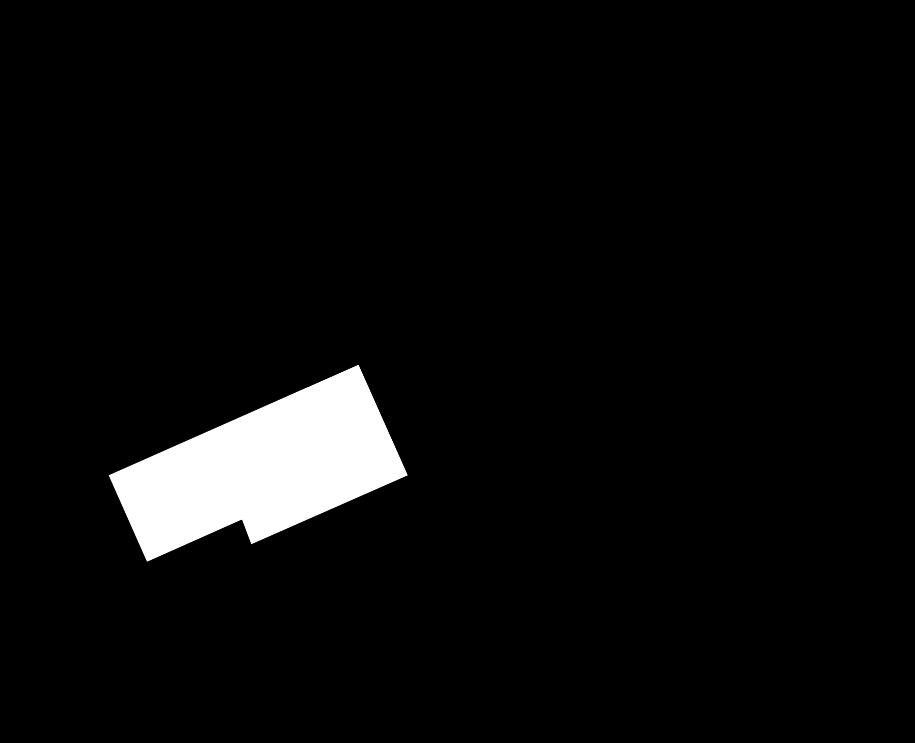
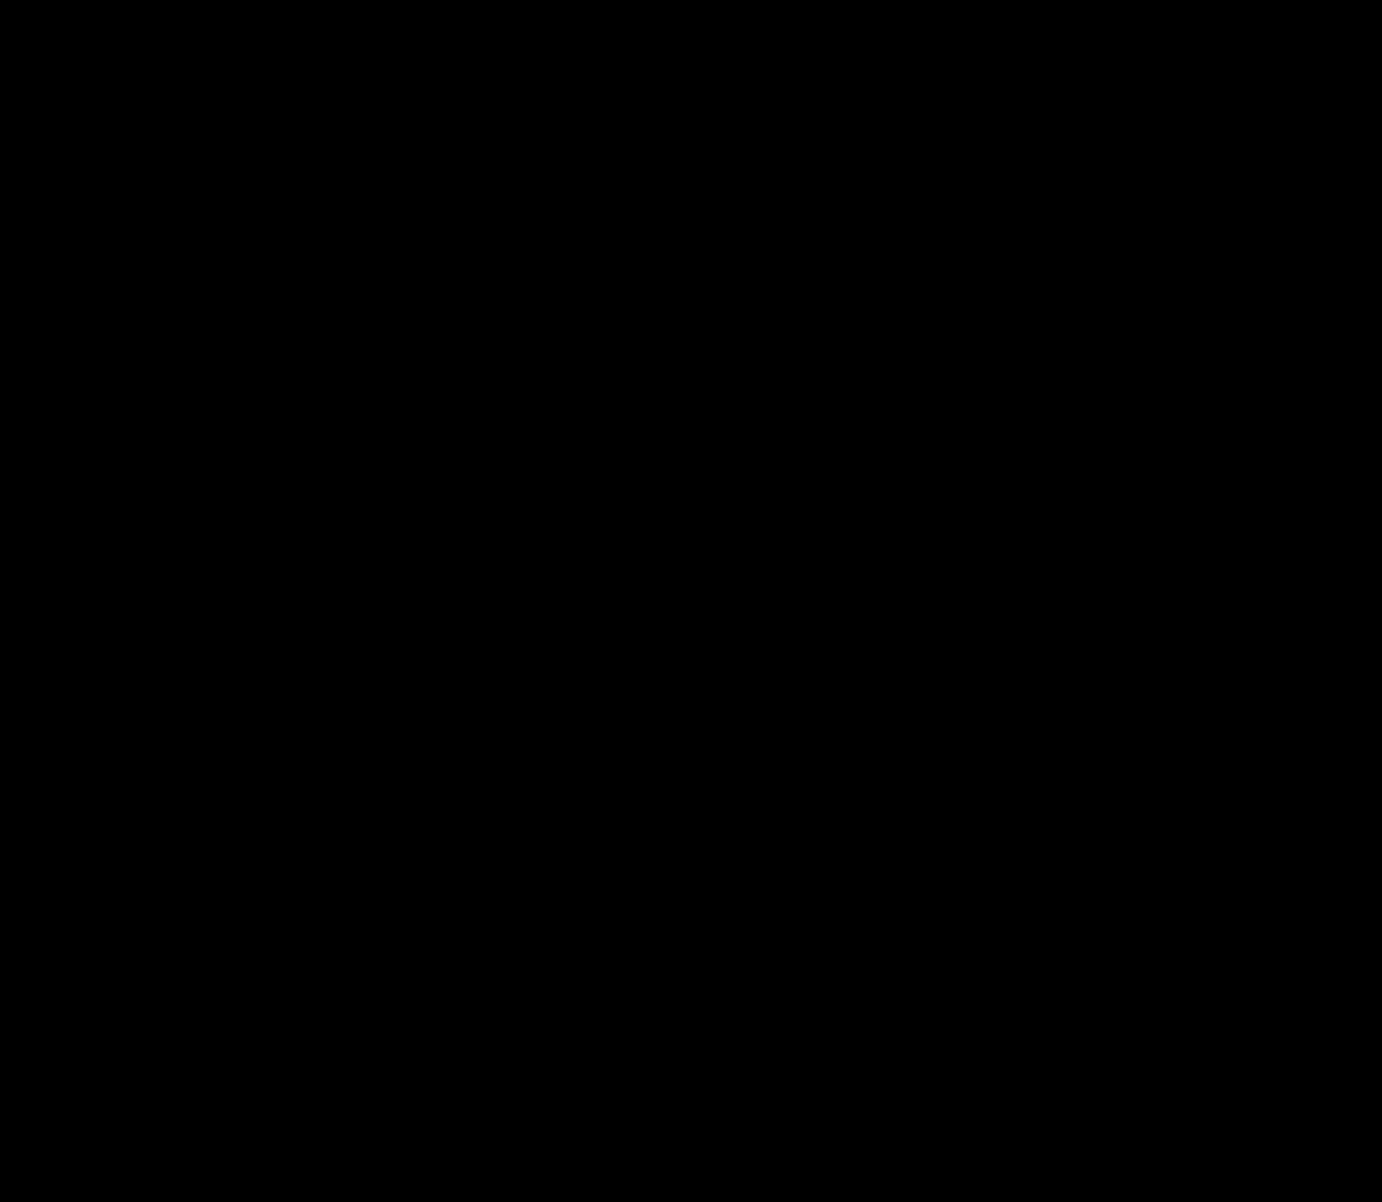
fill: (257, 462) -> (529, 589), added

